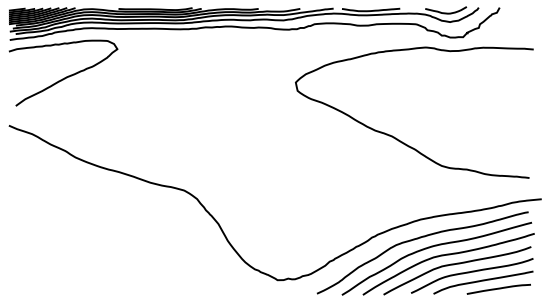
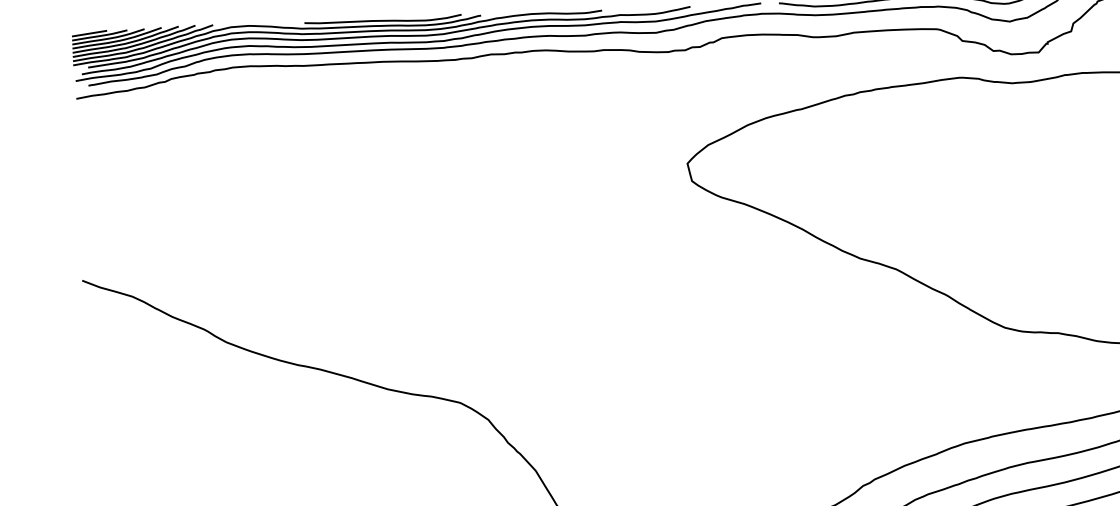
curve: (66, 76) -> (200, 171), removed

